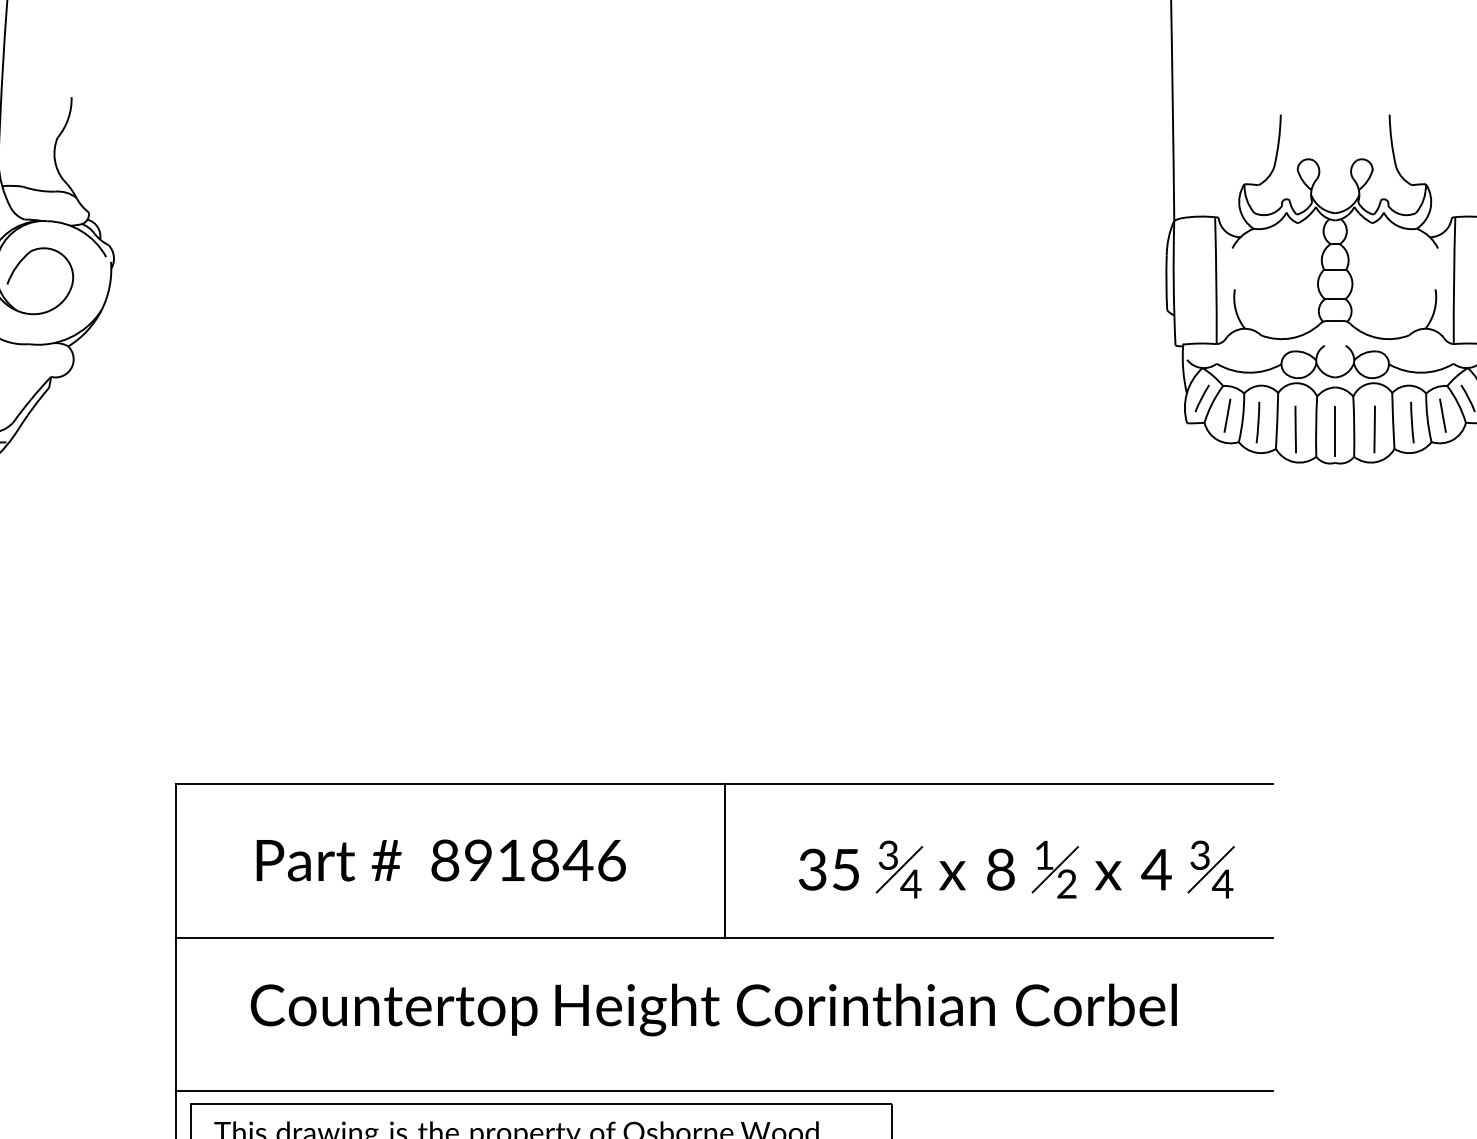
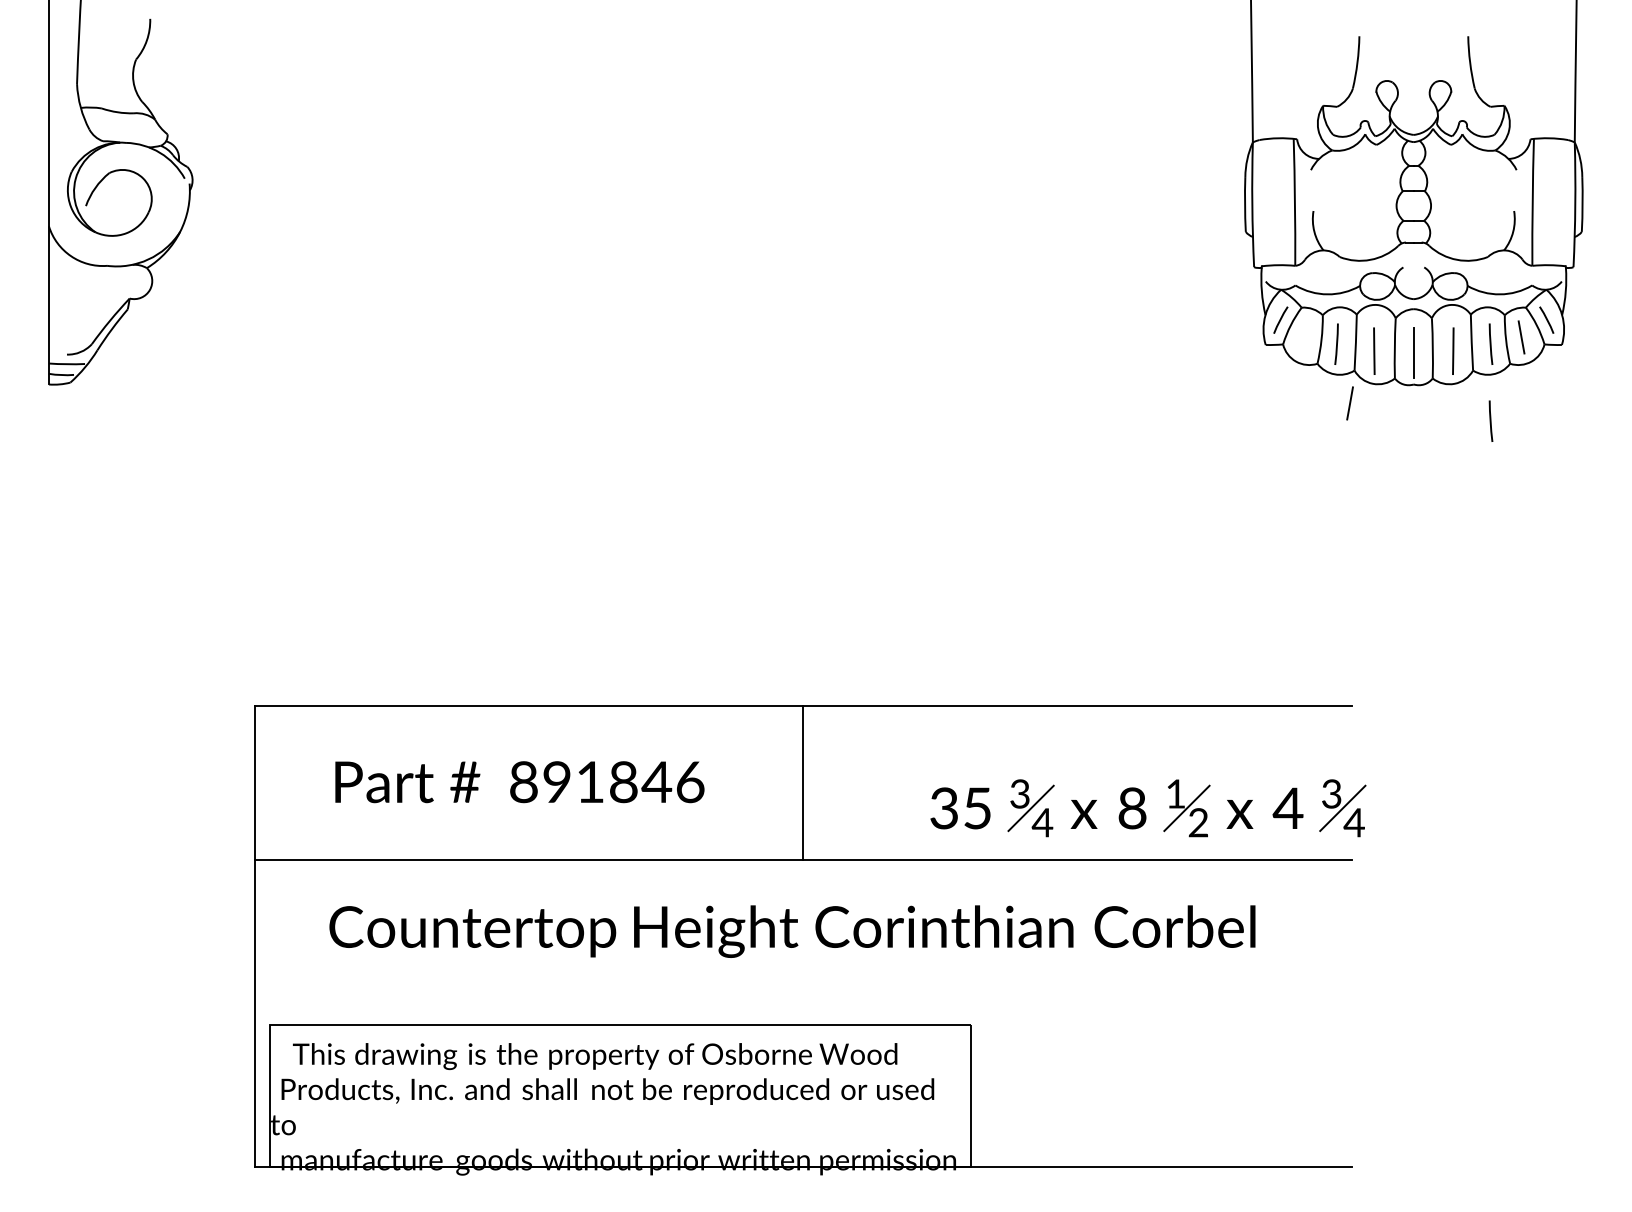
line: (1226, 415) -> (1349, 403), moved
line: (1411, 498) -> (1490, 420), added
part: (1016, 869) -> (1148, 808), moved
line: (724, 1091) -> (803, 1013), removed

